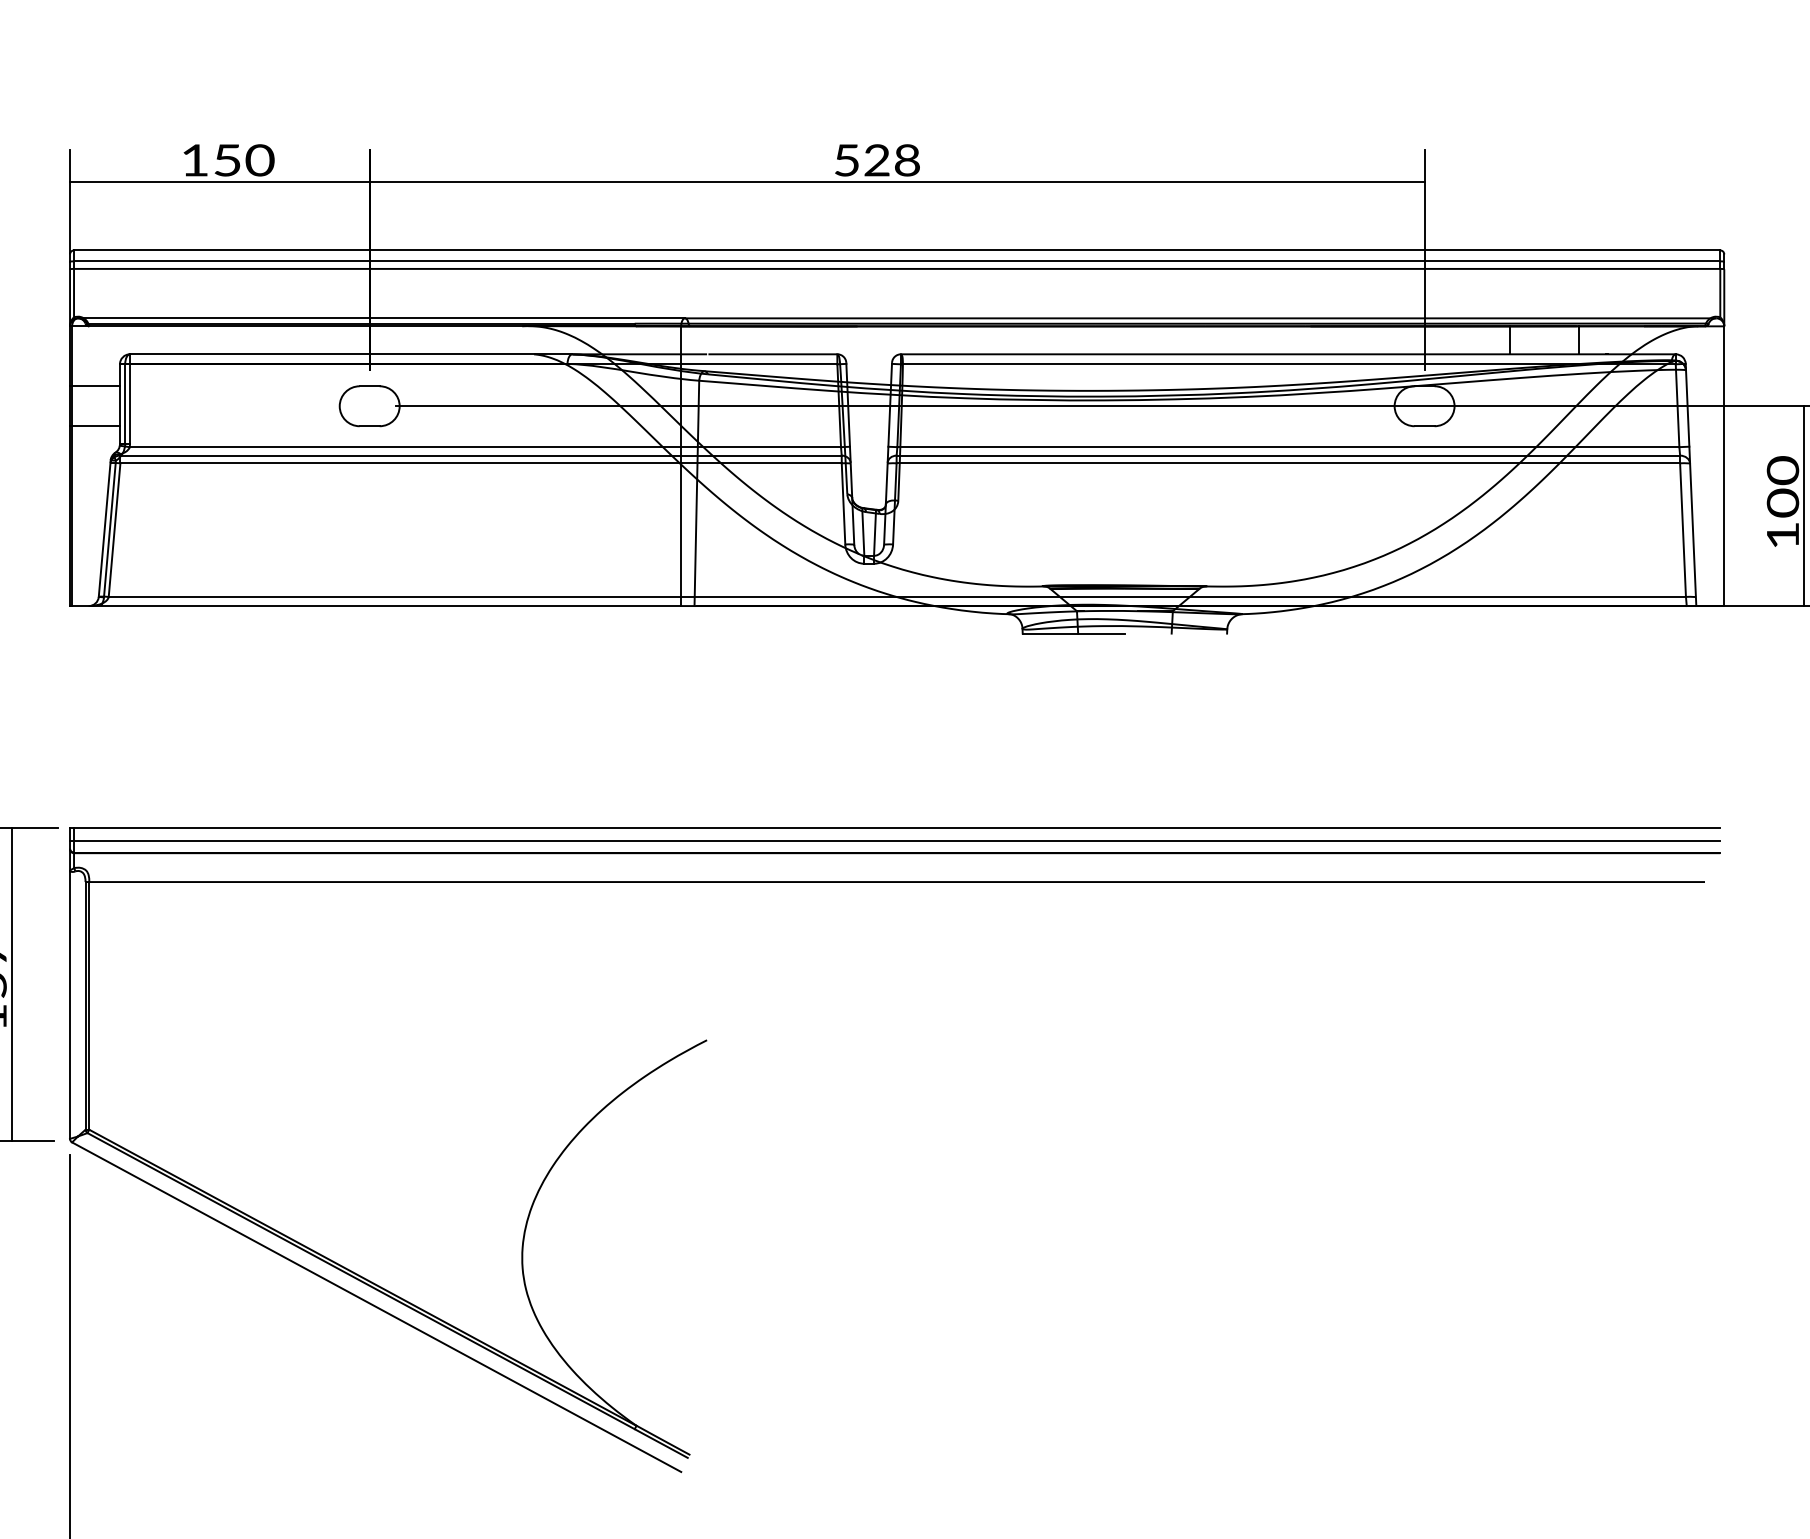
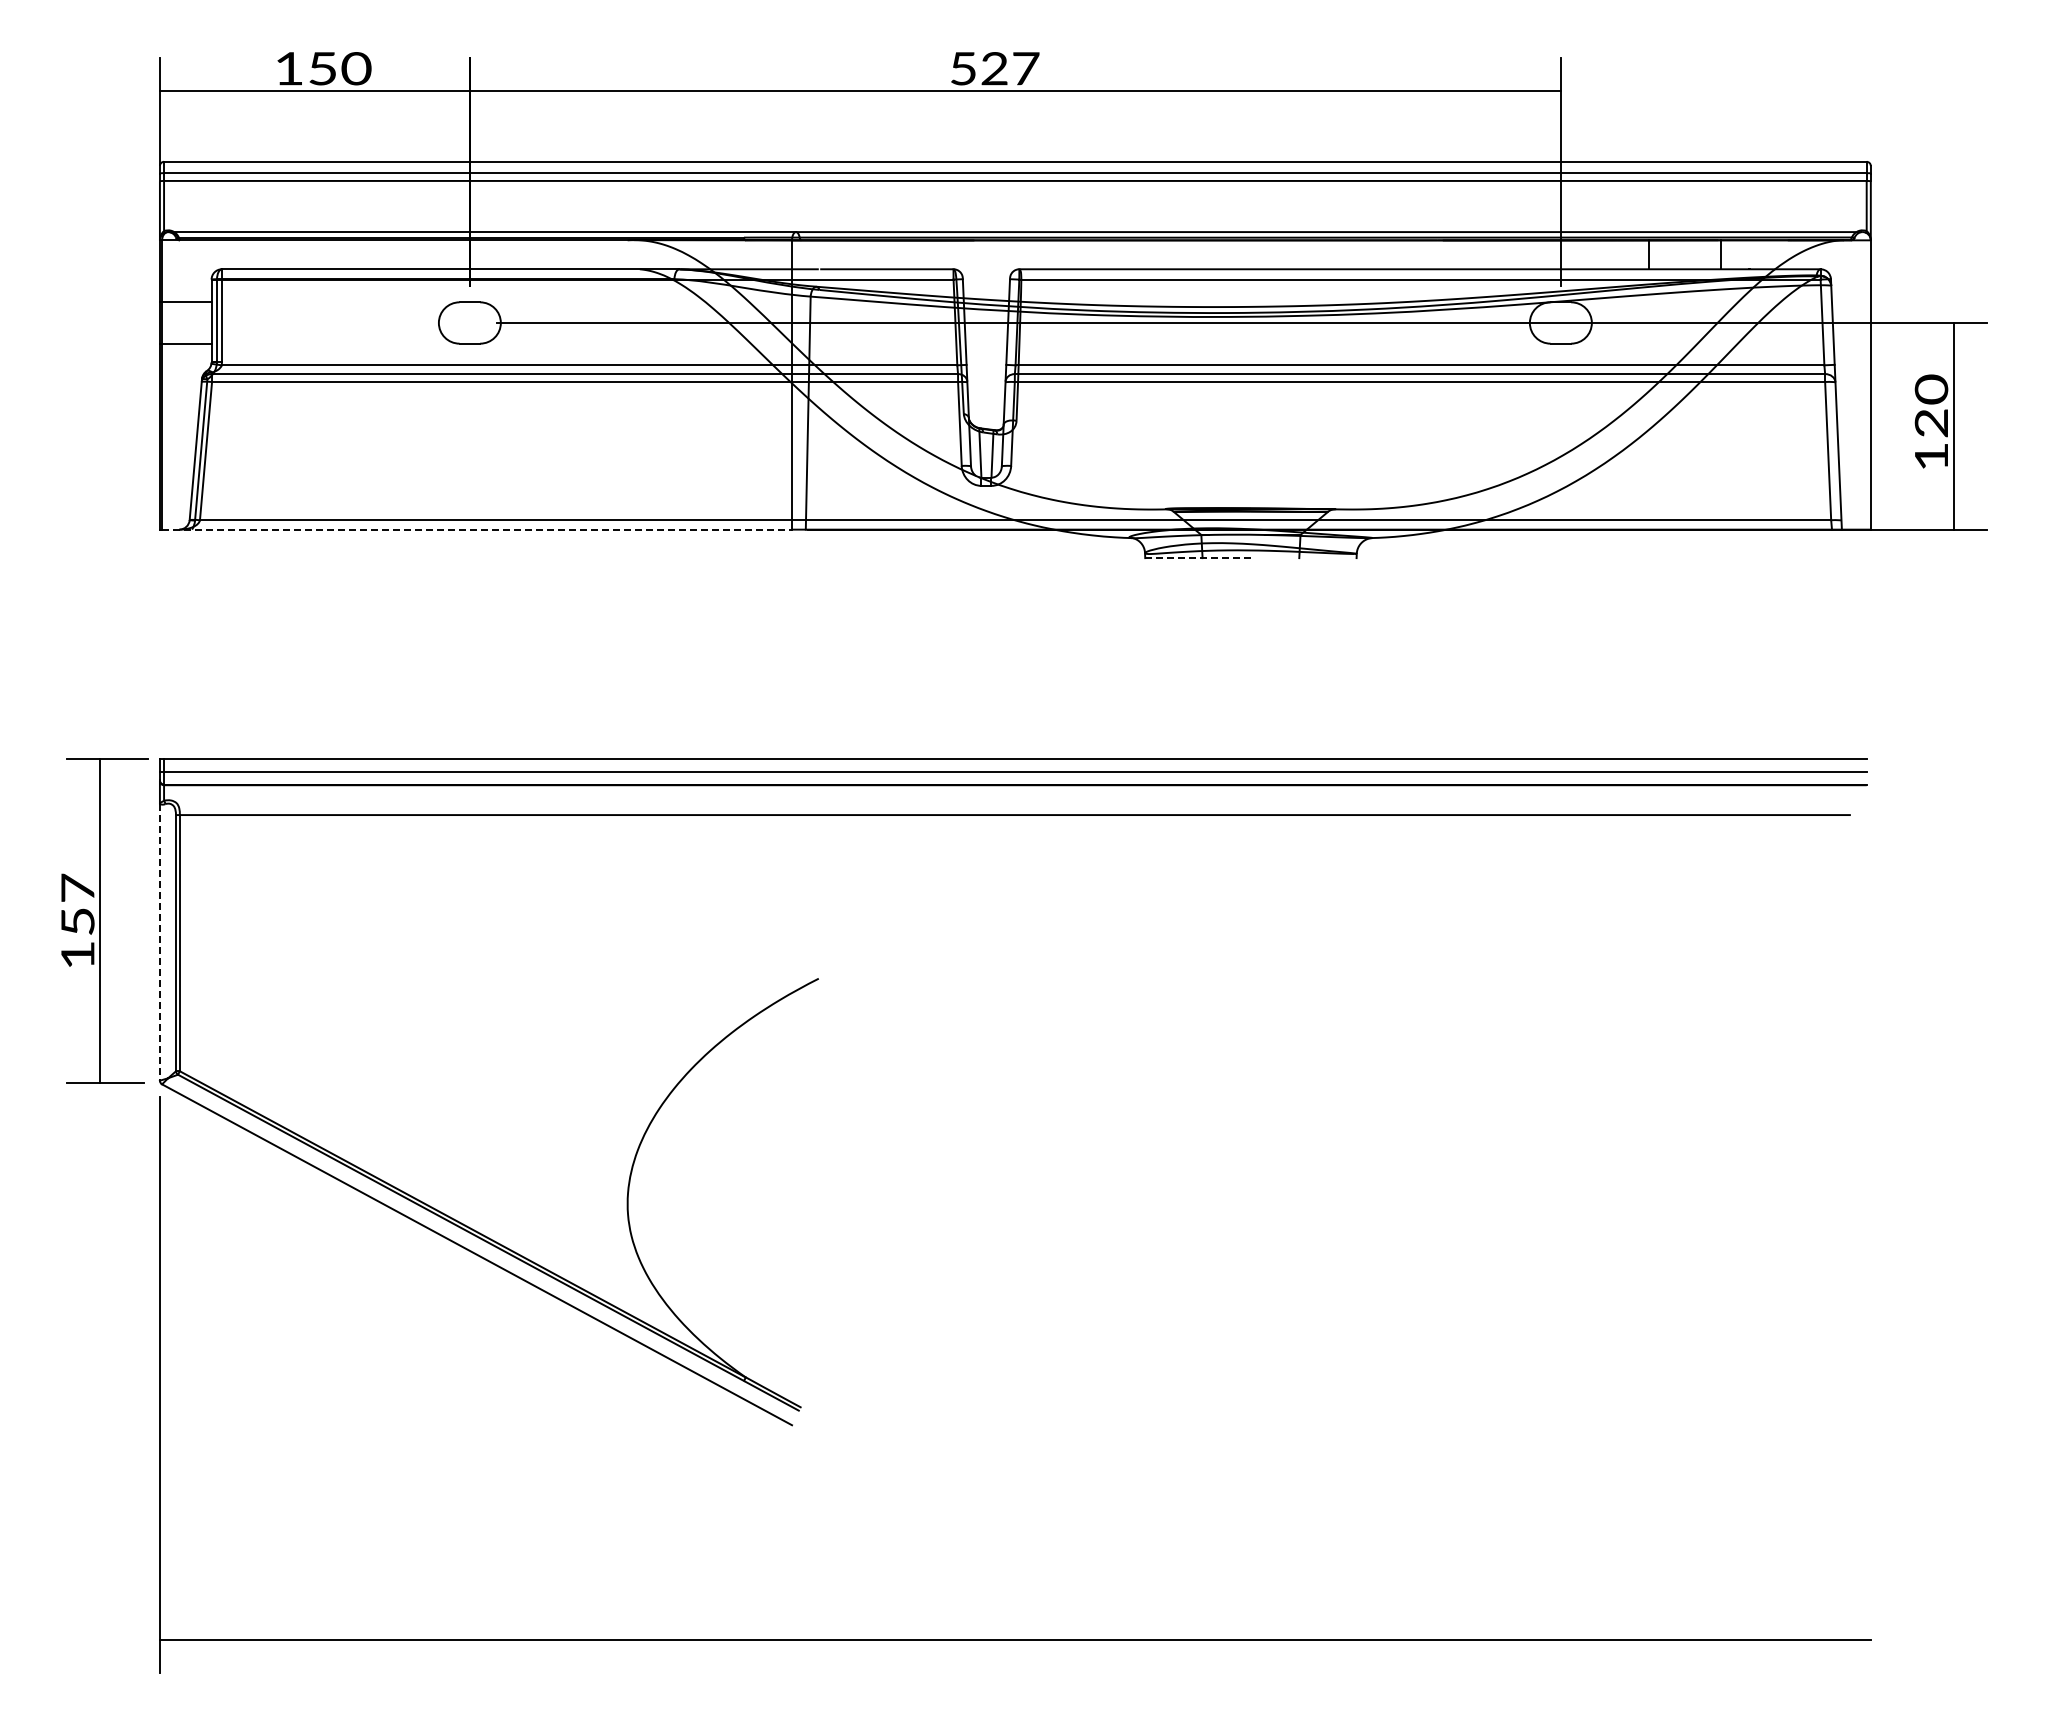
text: (907, 160) -> (1026, 68), 528 -> 527
text: (1782, 503) -> (1931, 423), 100 -> 120
line: (377, 605) -> (477, 529), solid -> dashed
line: (1074, 633) -> (1198, 558), solid -> dashed
line: (69, 1005) -> (159, 942), solid -> dashed

